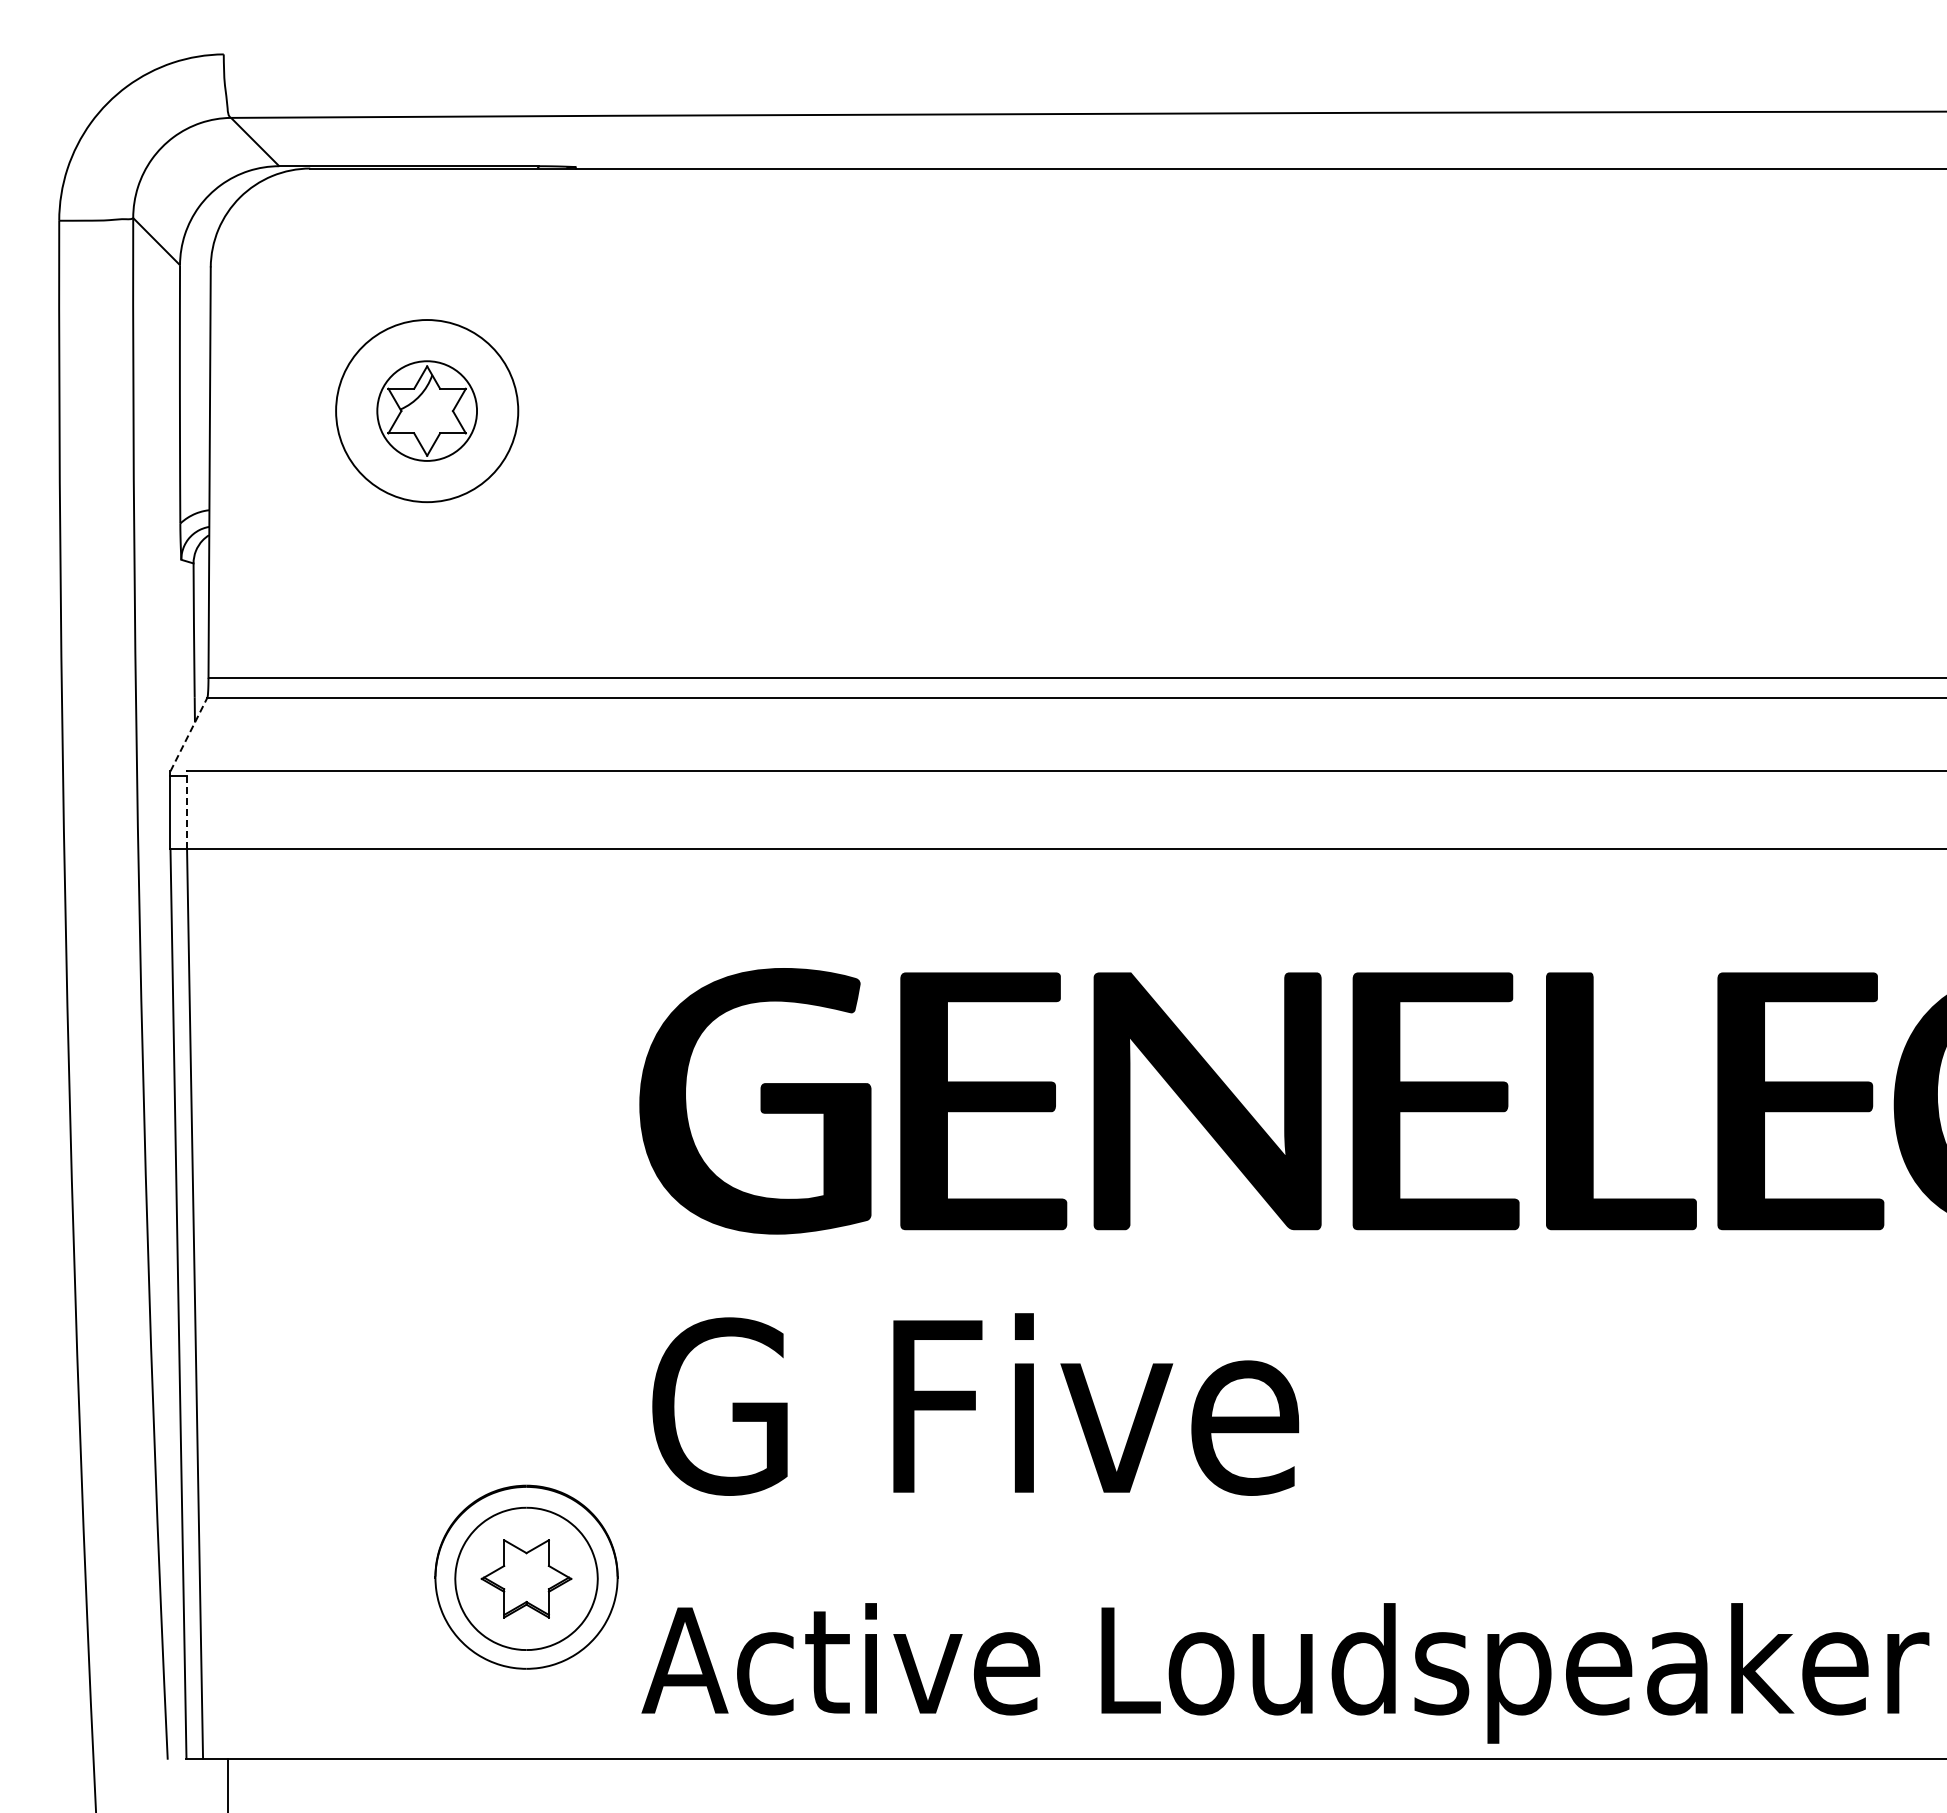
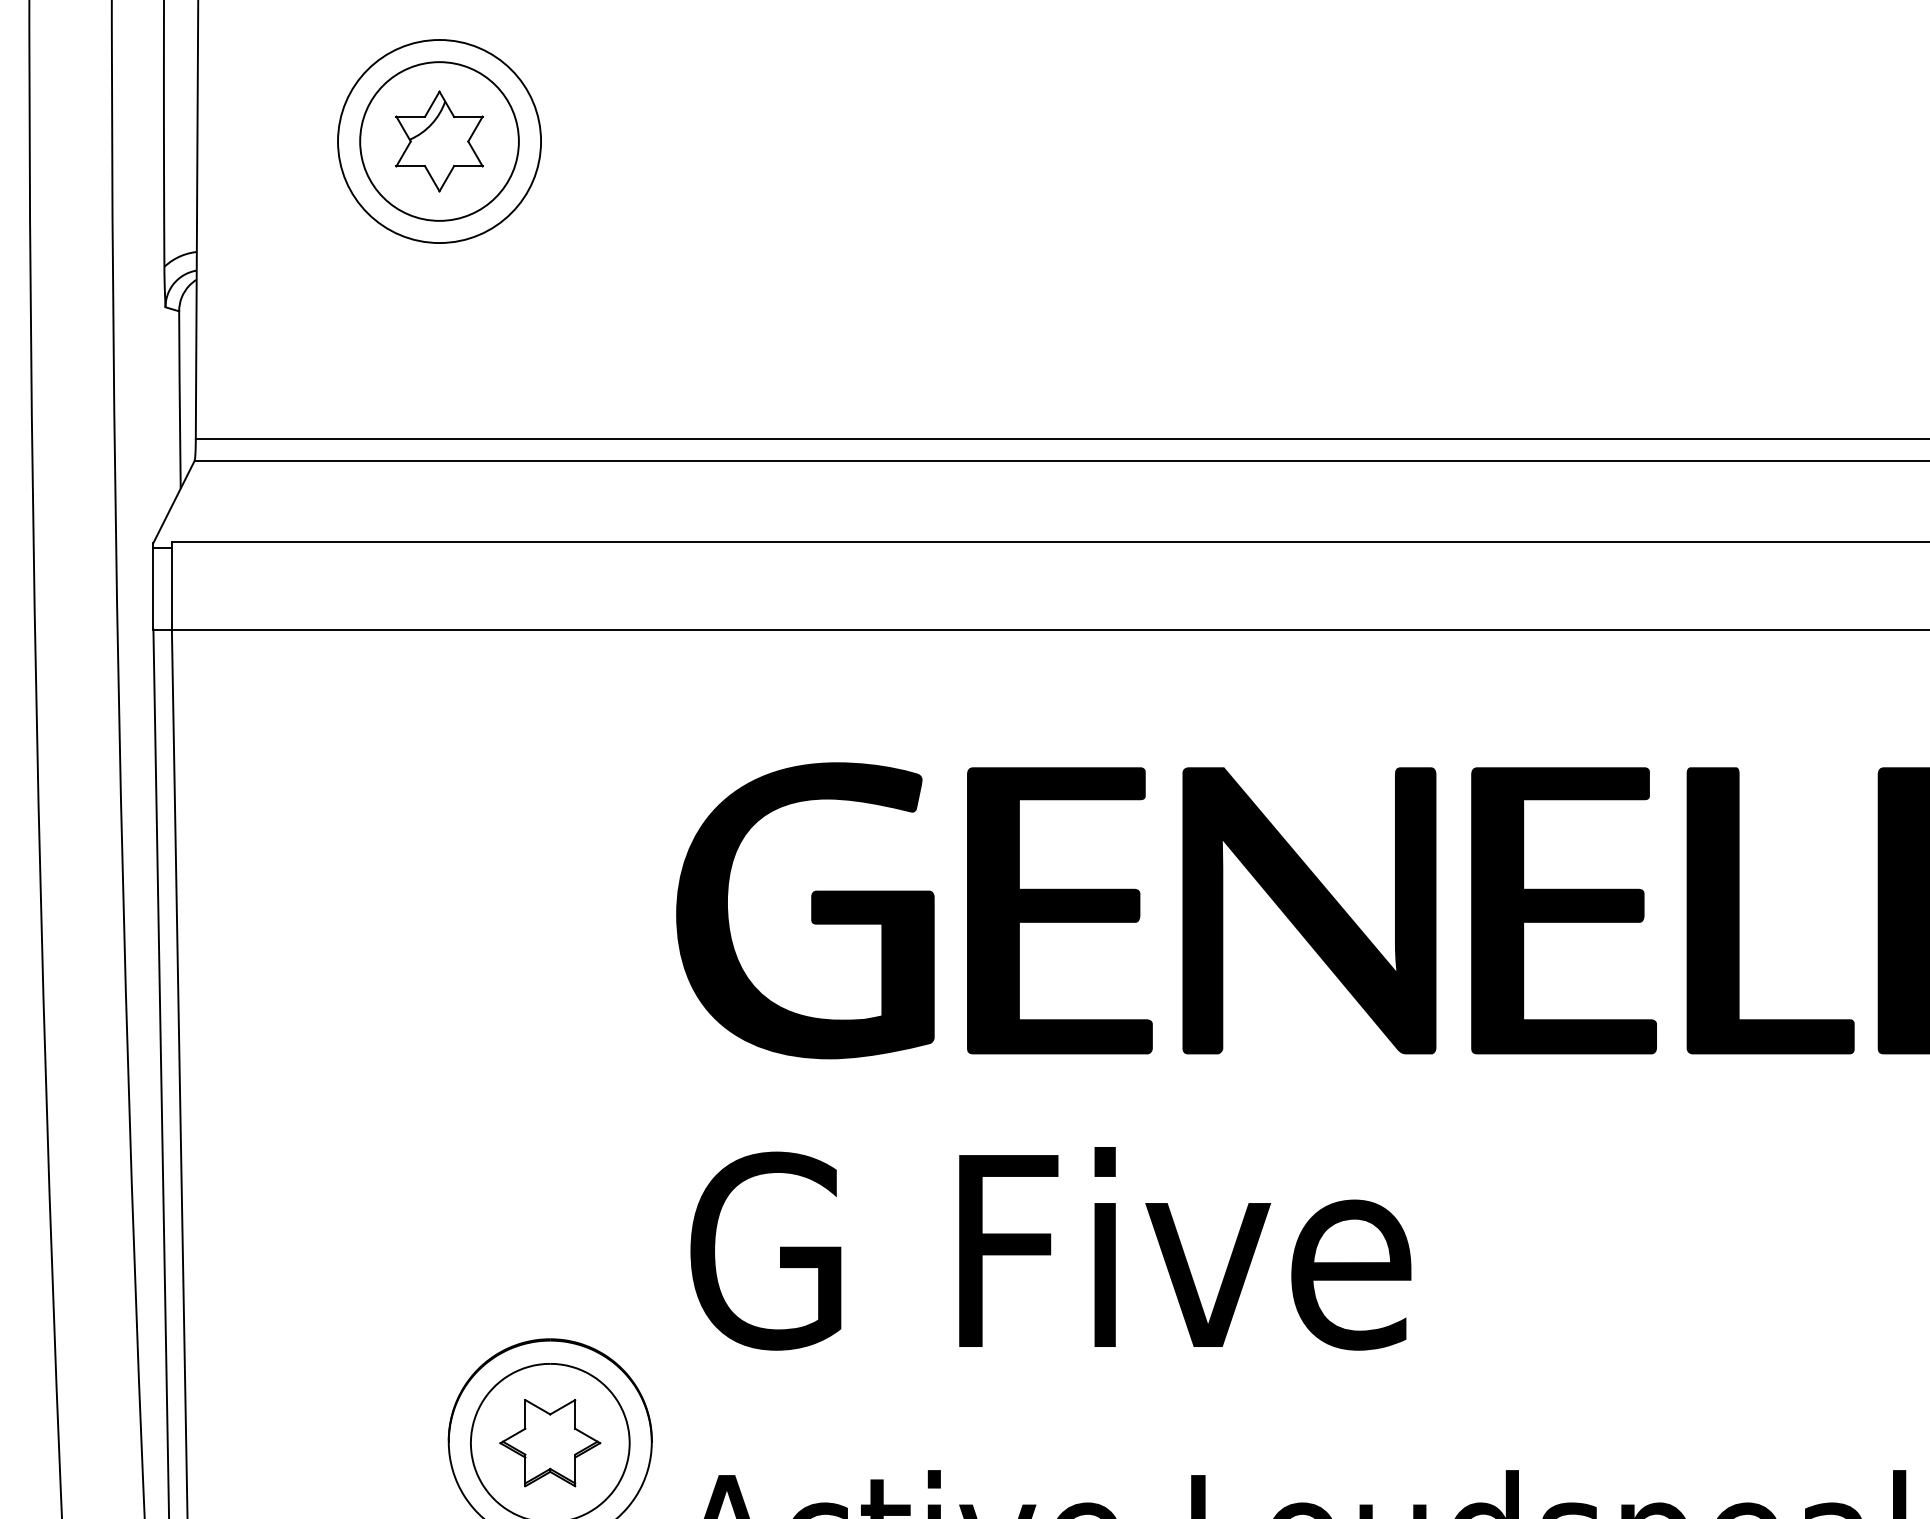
circle: (426, 410) -> (438, 140), size x1.43
line: (189, 734) -> (174, 501), dashed -> solid
line: (187, 809) -> (172, 585), dashed -> solid

